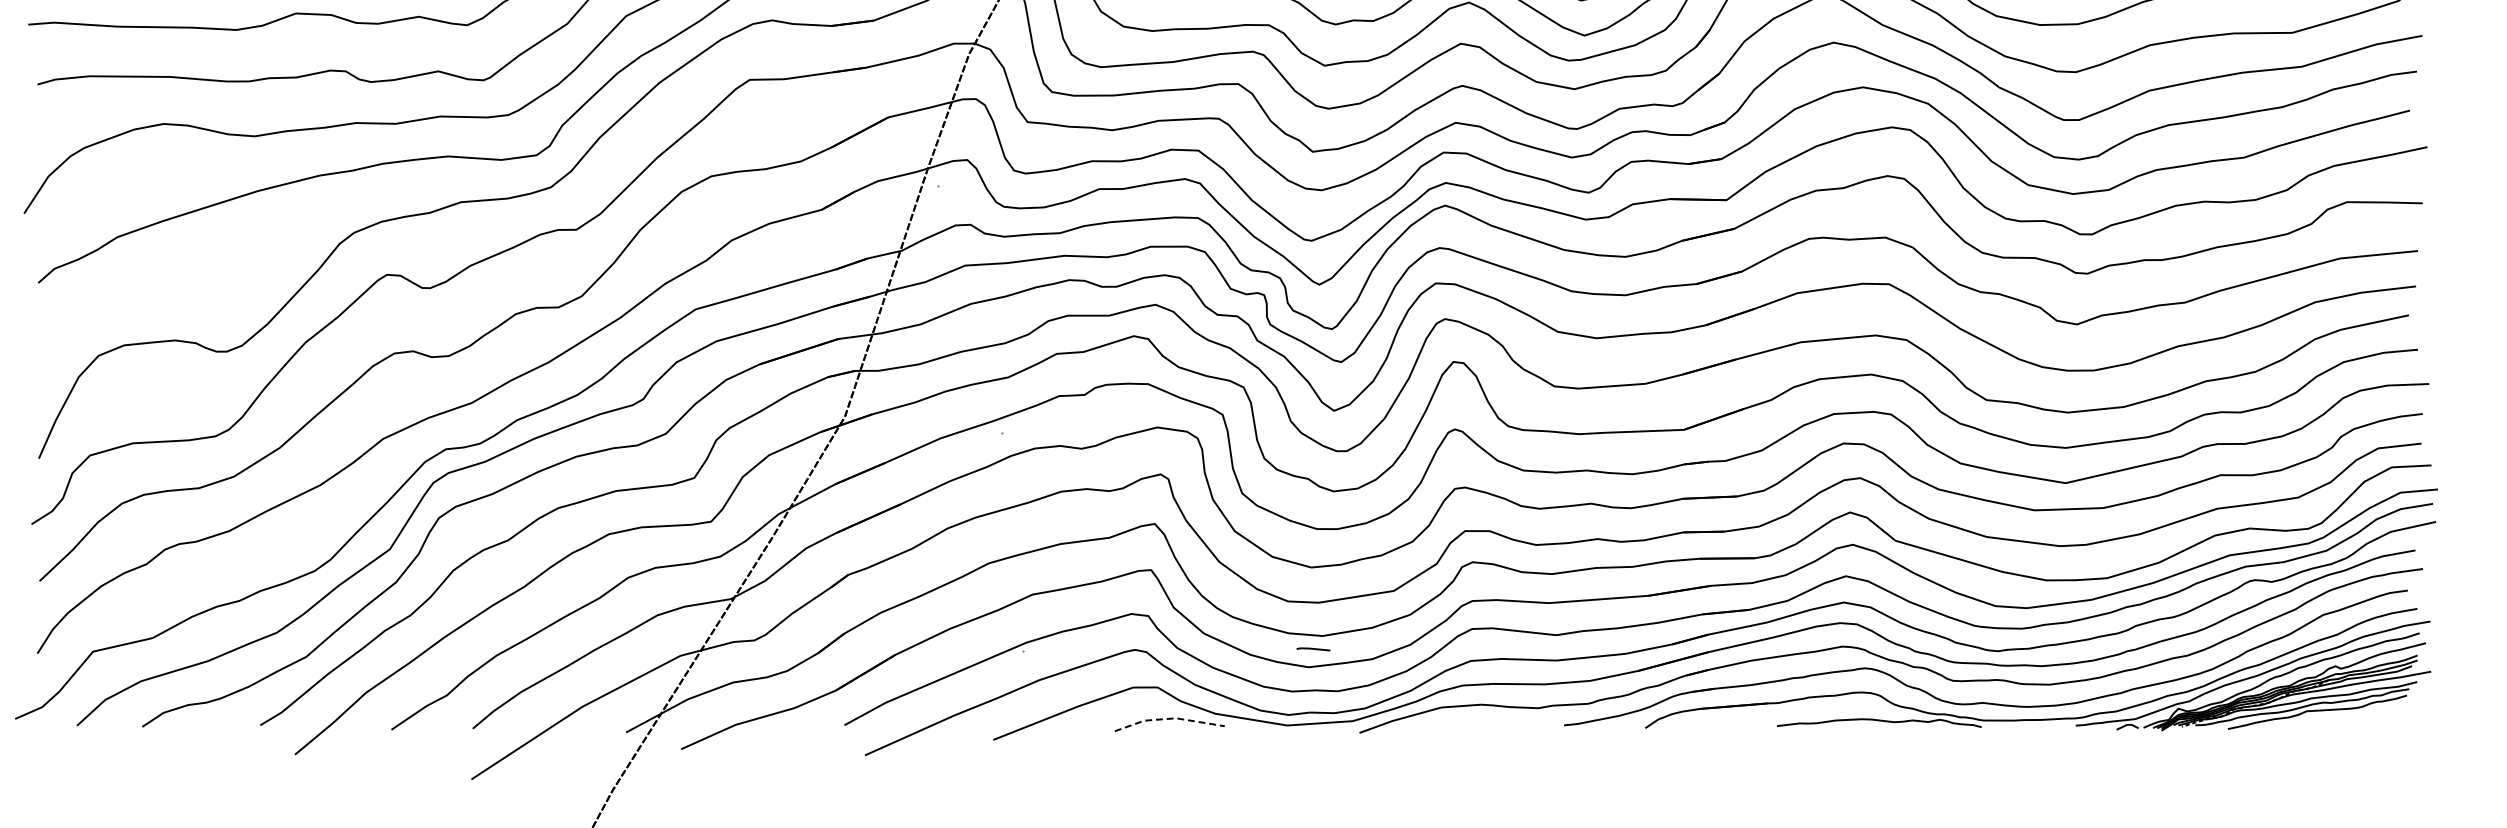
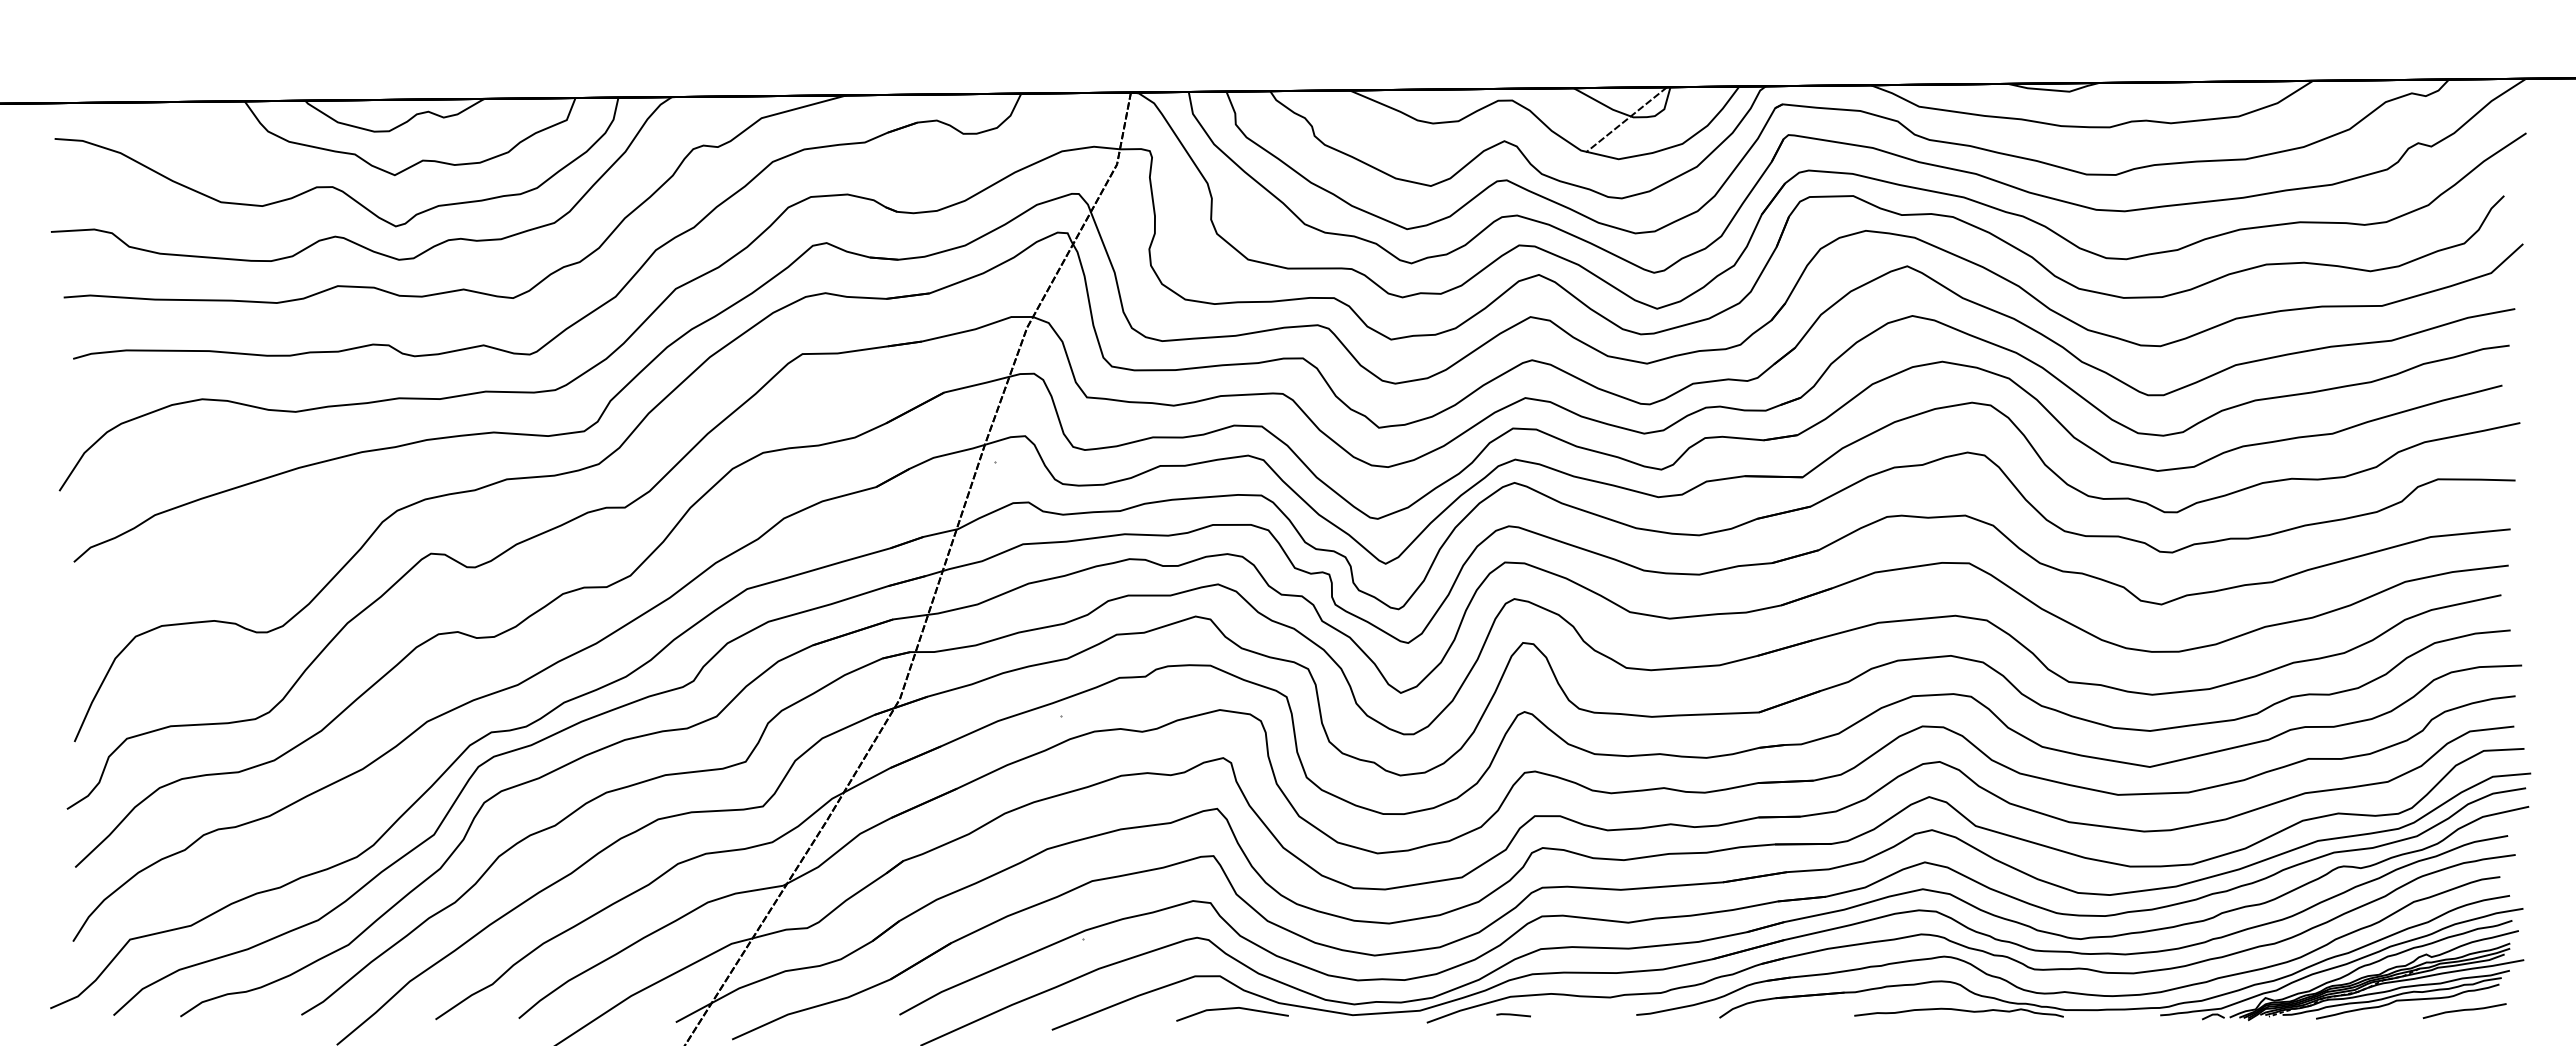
line: (1313, 649) -> (1513, 1015), moved
line: (1169, 718) -> (1232, 1008), dashed -> solid
curve: (2372, 720) -> (2464, 1010), added

